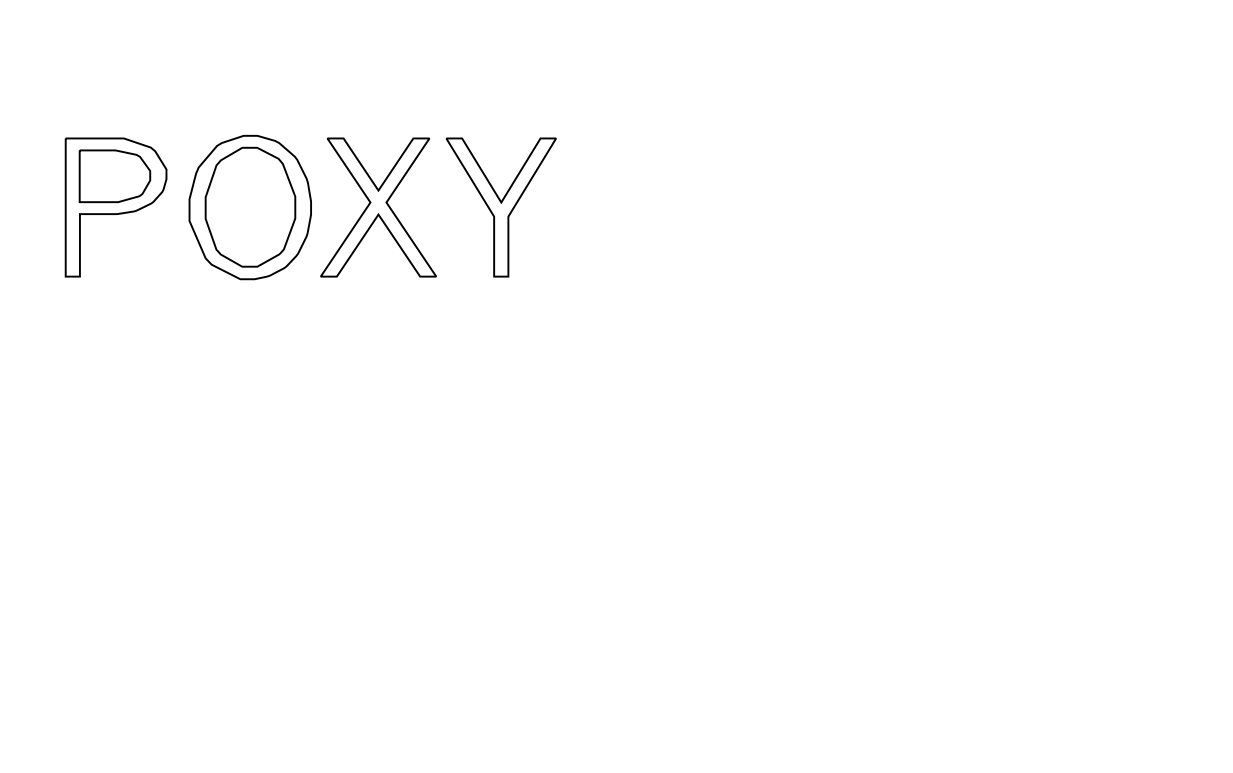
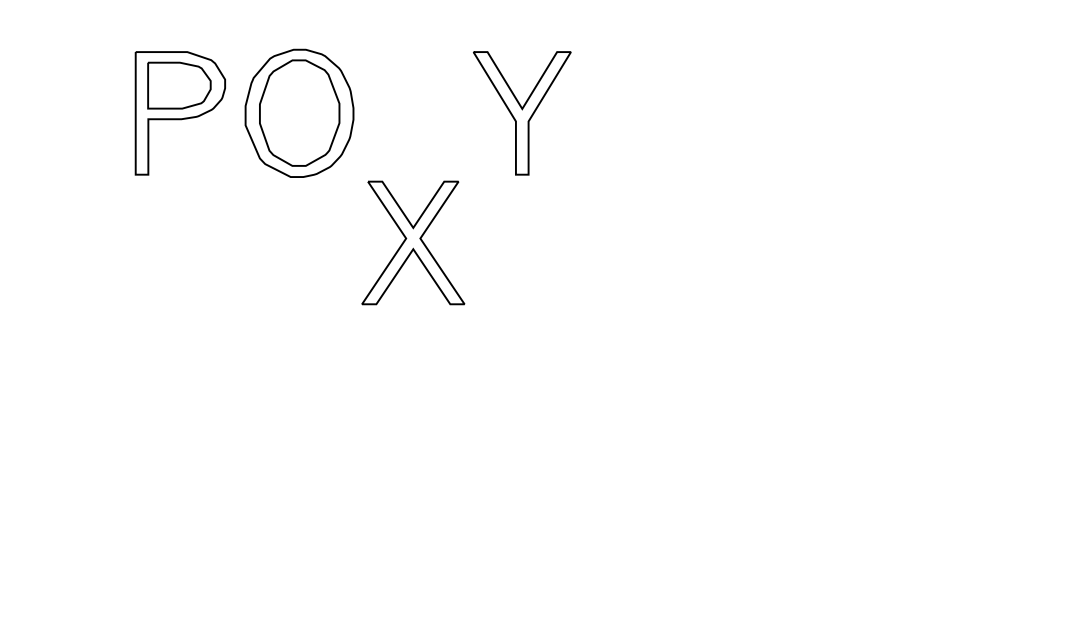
part: (378, 207) -> (413, 242), moved

